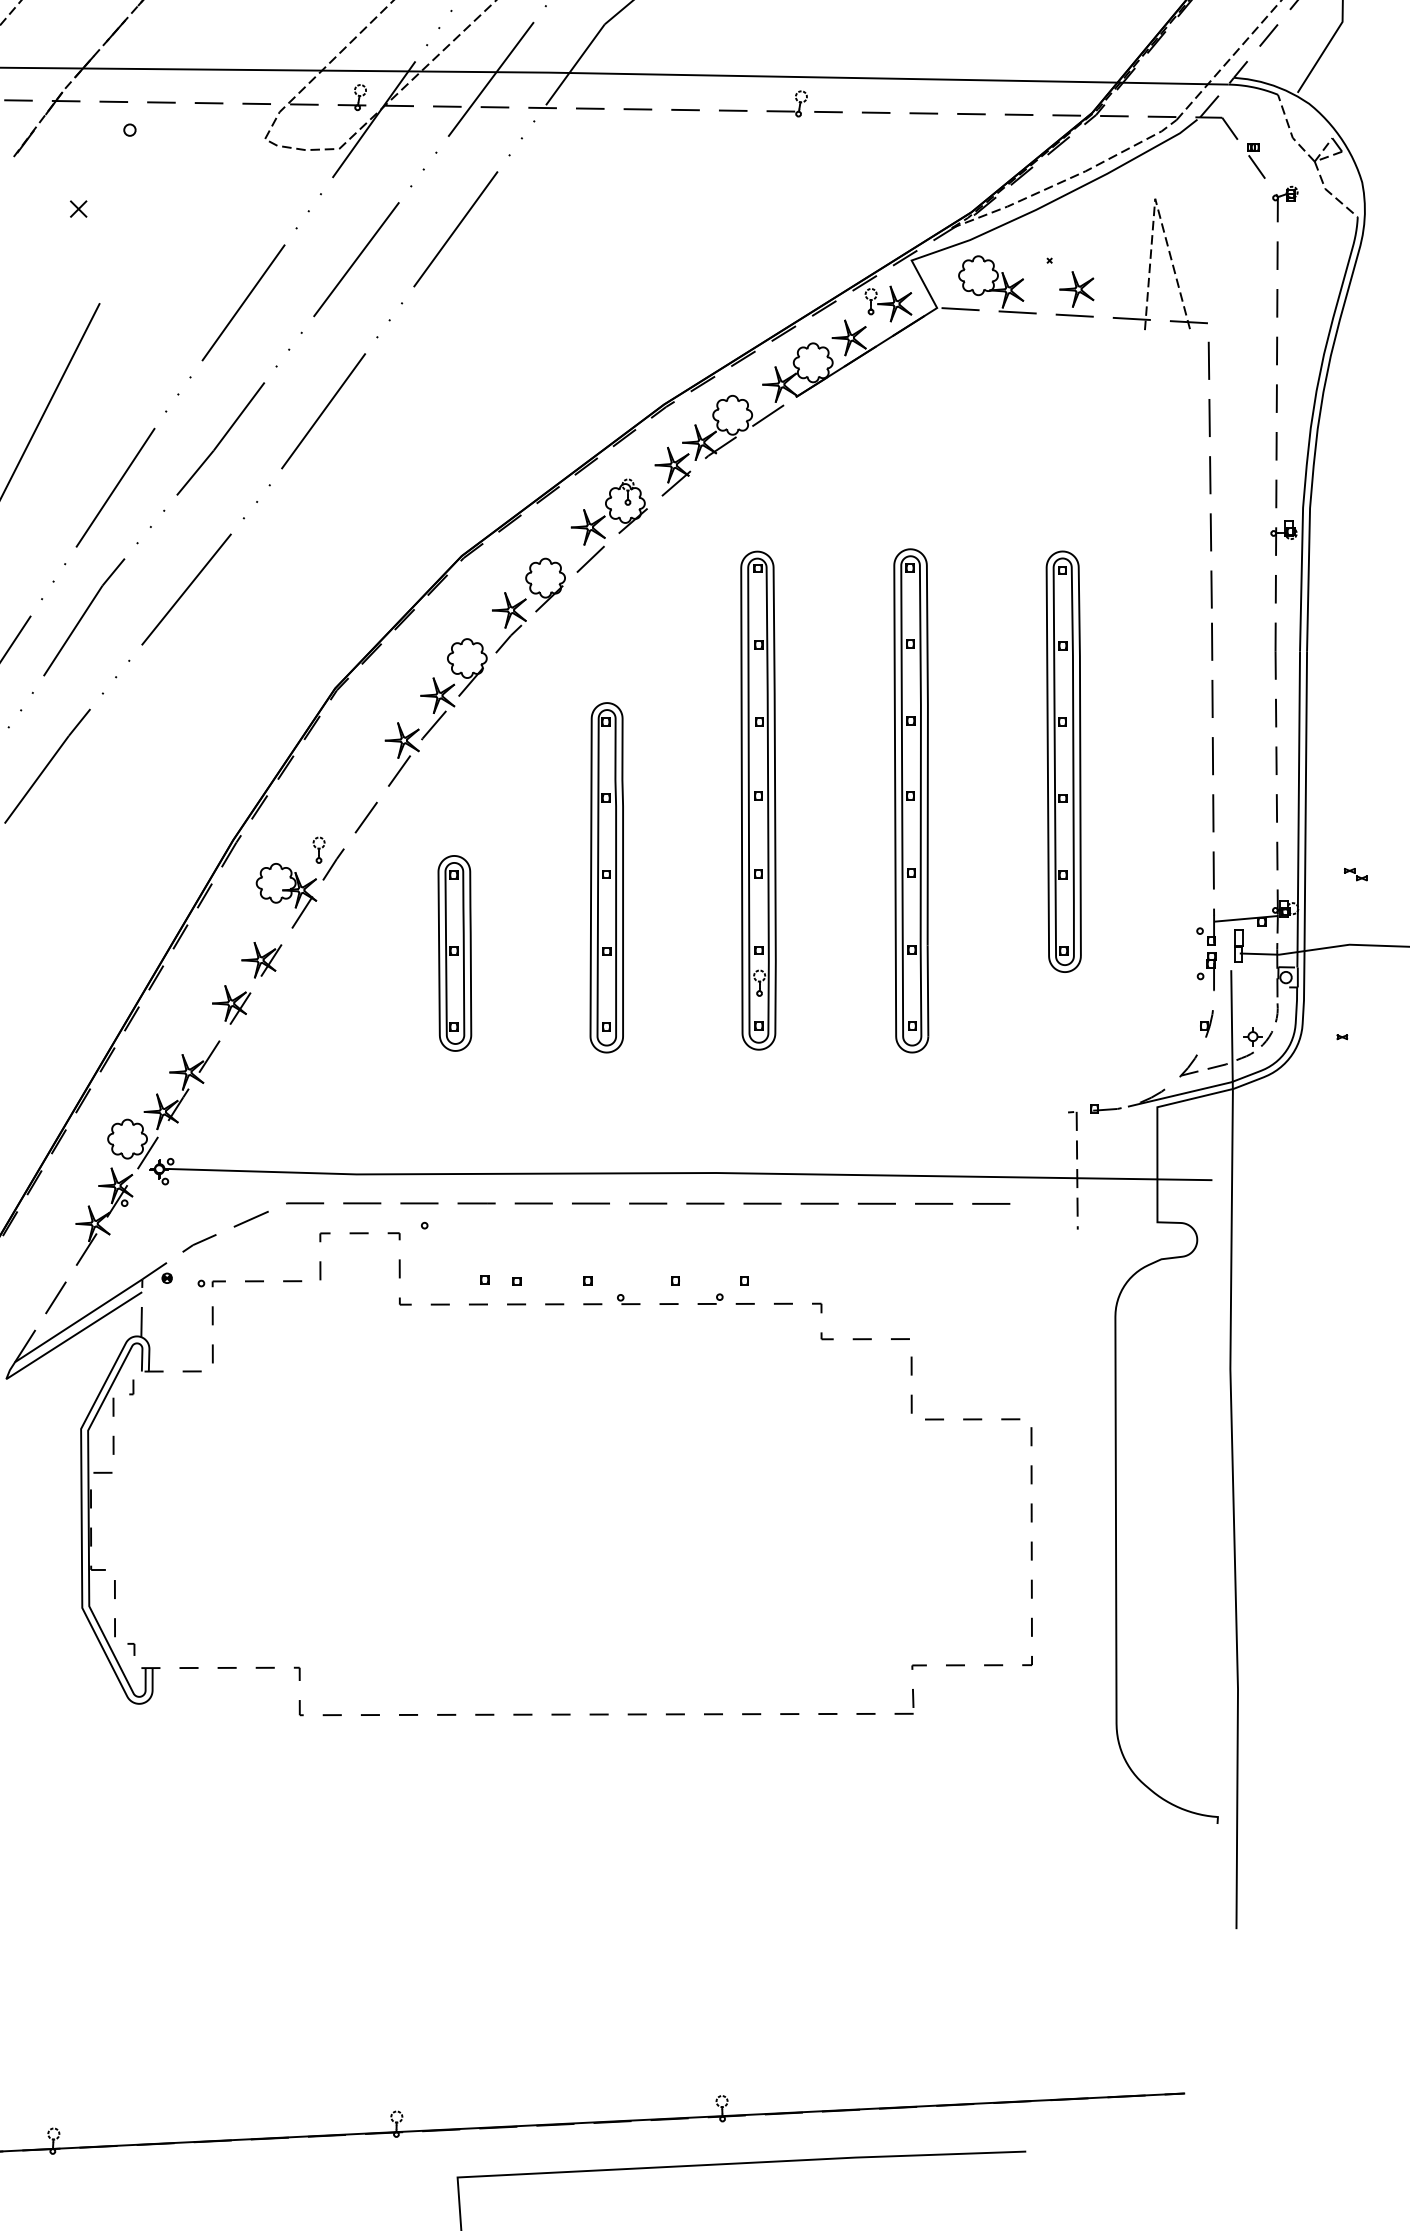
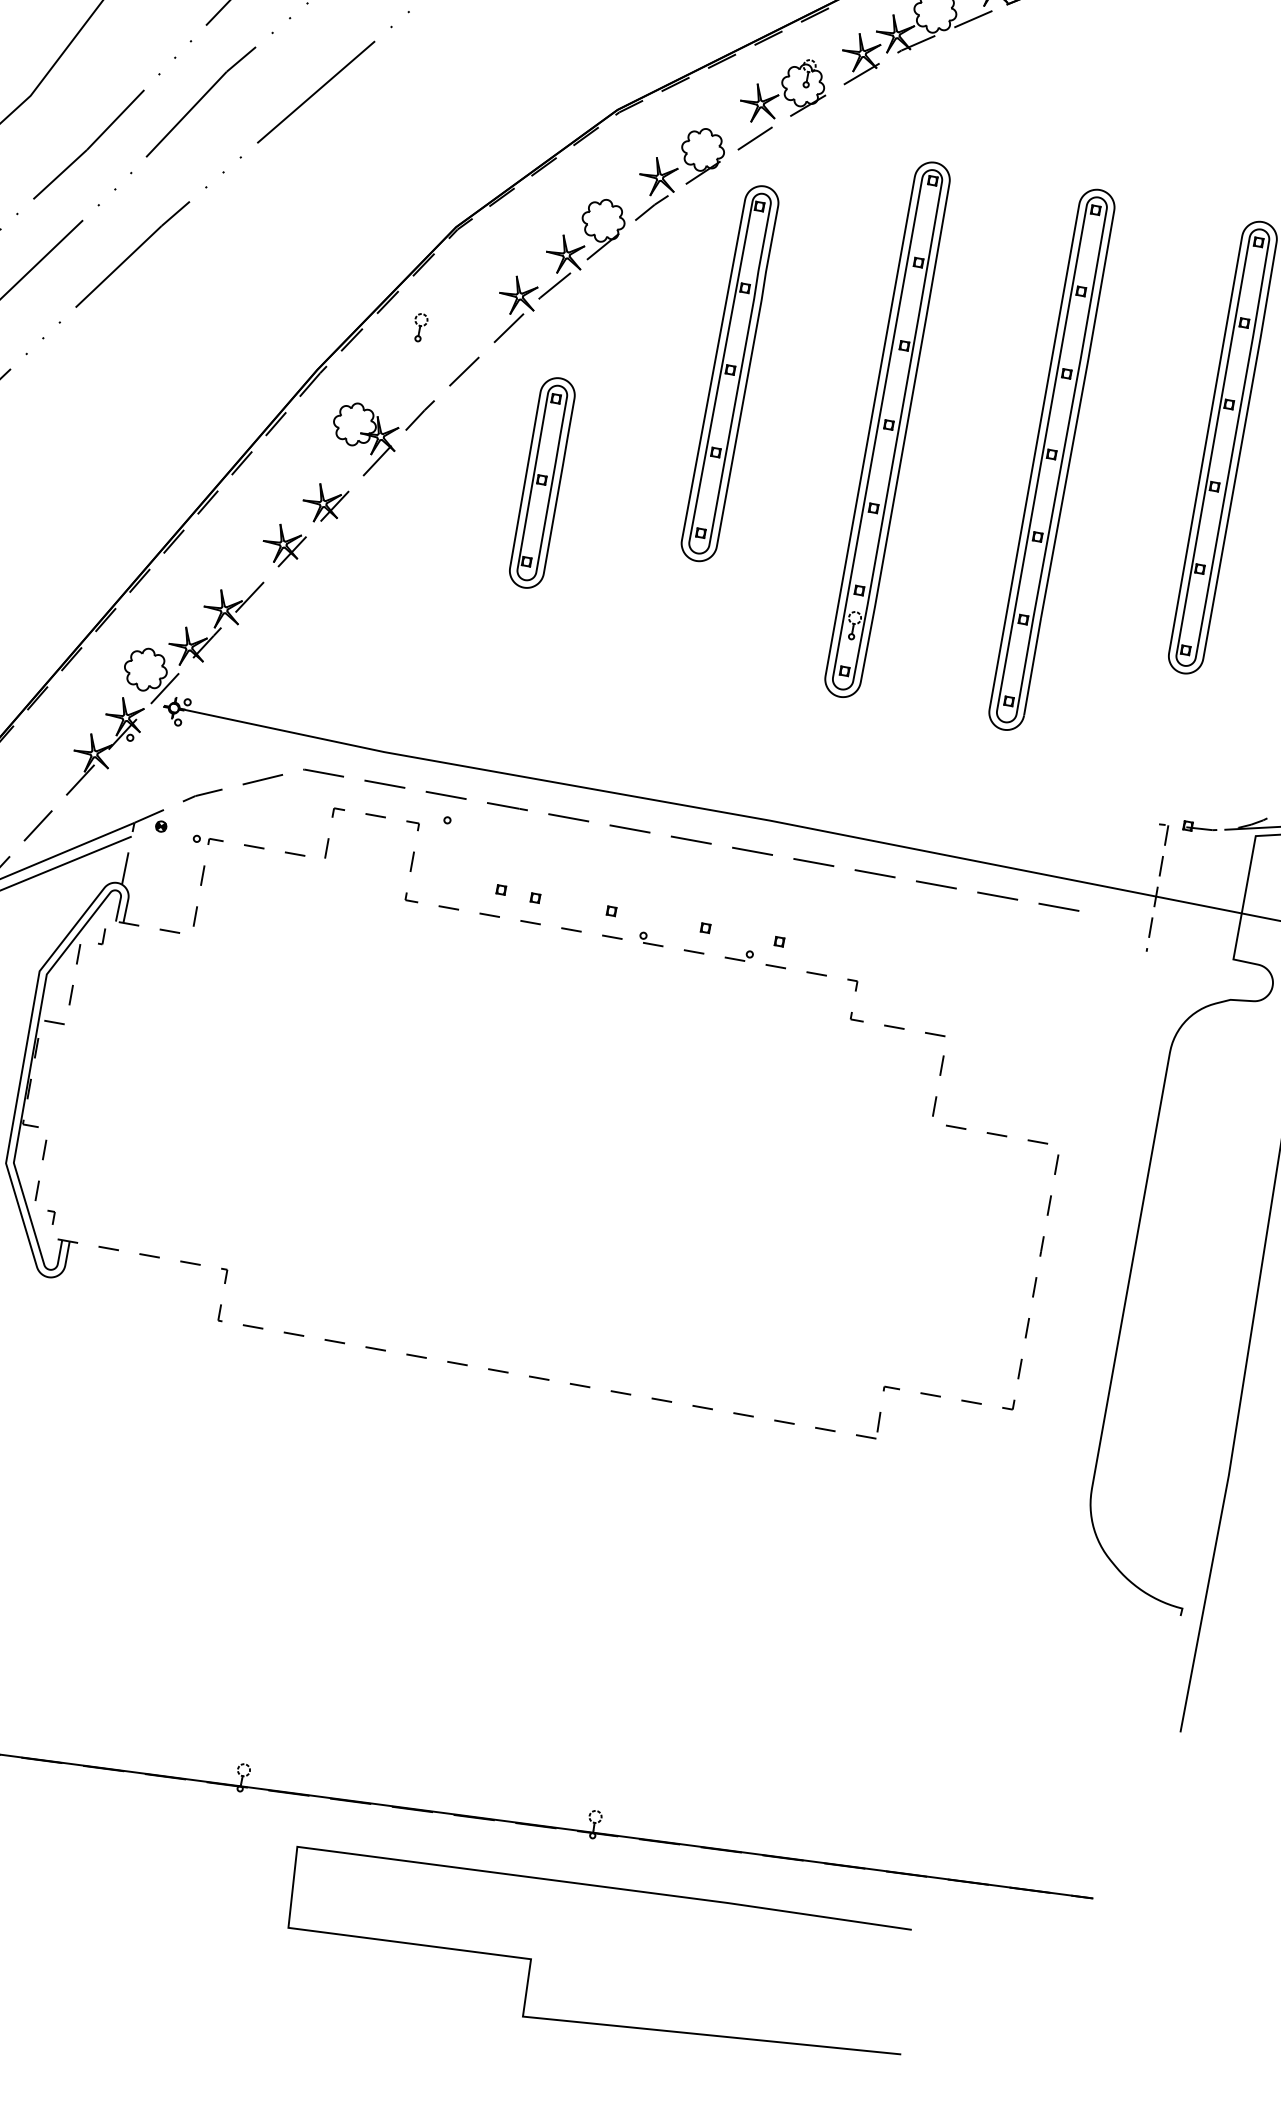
part: (318, 849) -> (419, 326), moved
part: (606, 877) -> (729, 373), moved
part: (454, 953) -> (541, 482), moved

